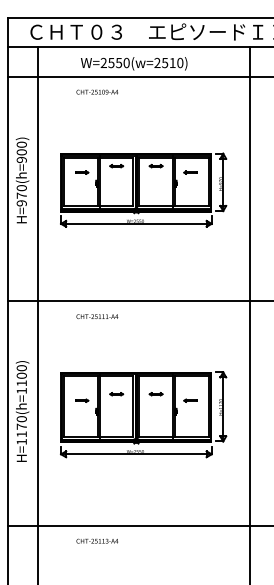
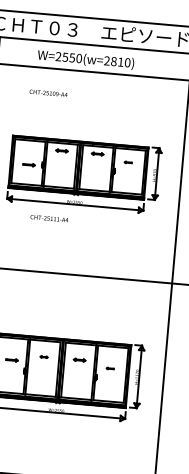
text: (165, 62) -> (114, 61), W=2550(w=2510) -> W=2550(w=2810)
text: (96, 91) -> (47, 92), moved
part: (82, 172) -> (29, 164), moved
part: (190, 172) -> (128, 162), size x0.6
text: (97, 316) -> (49, 218), moved
part: (116, 394) -> (43, 357), size x0.6
part: (190, 400) -> (110, 368), size x0.6

